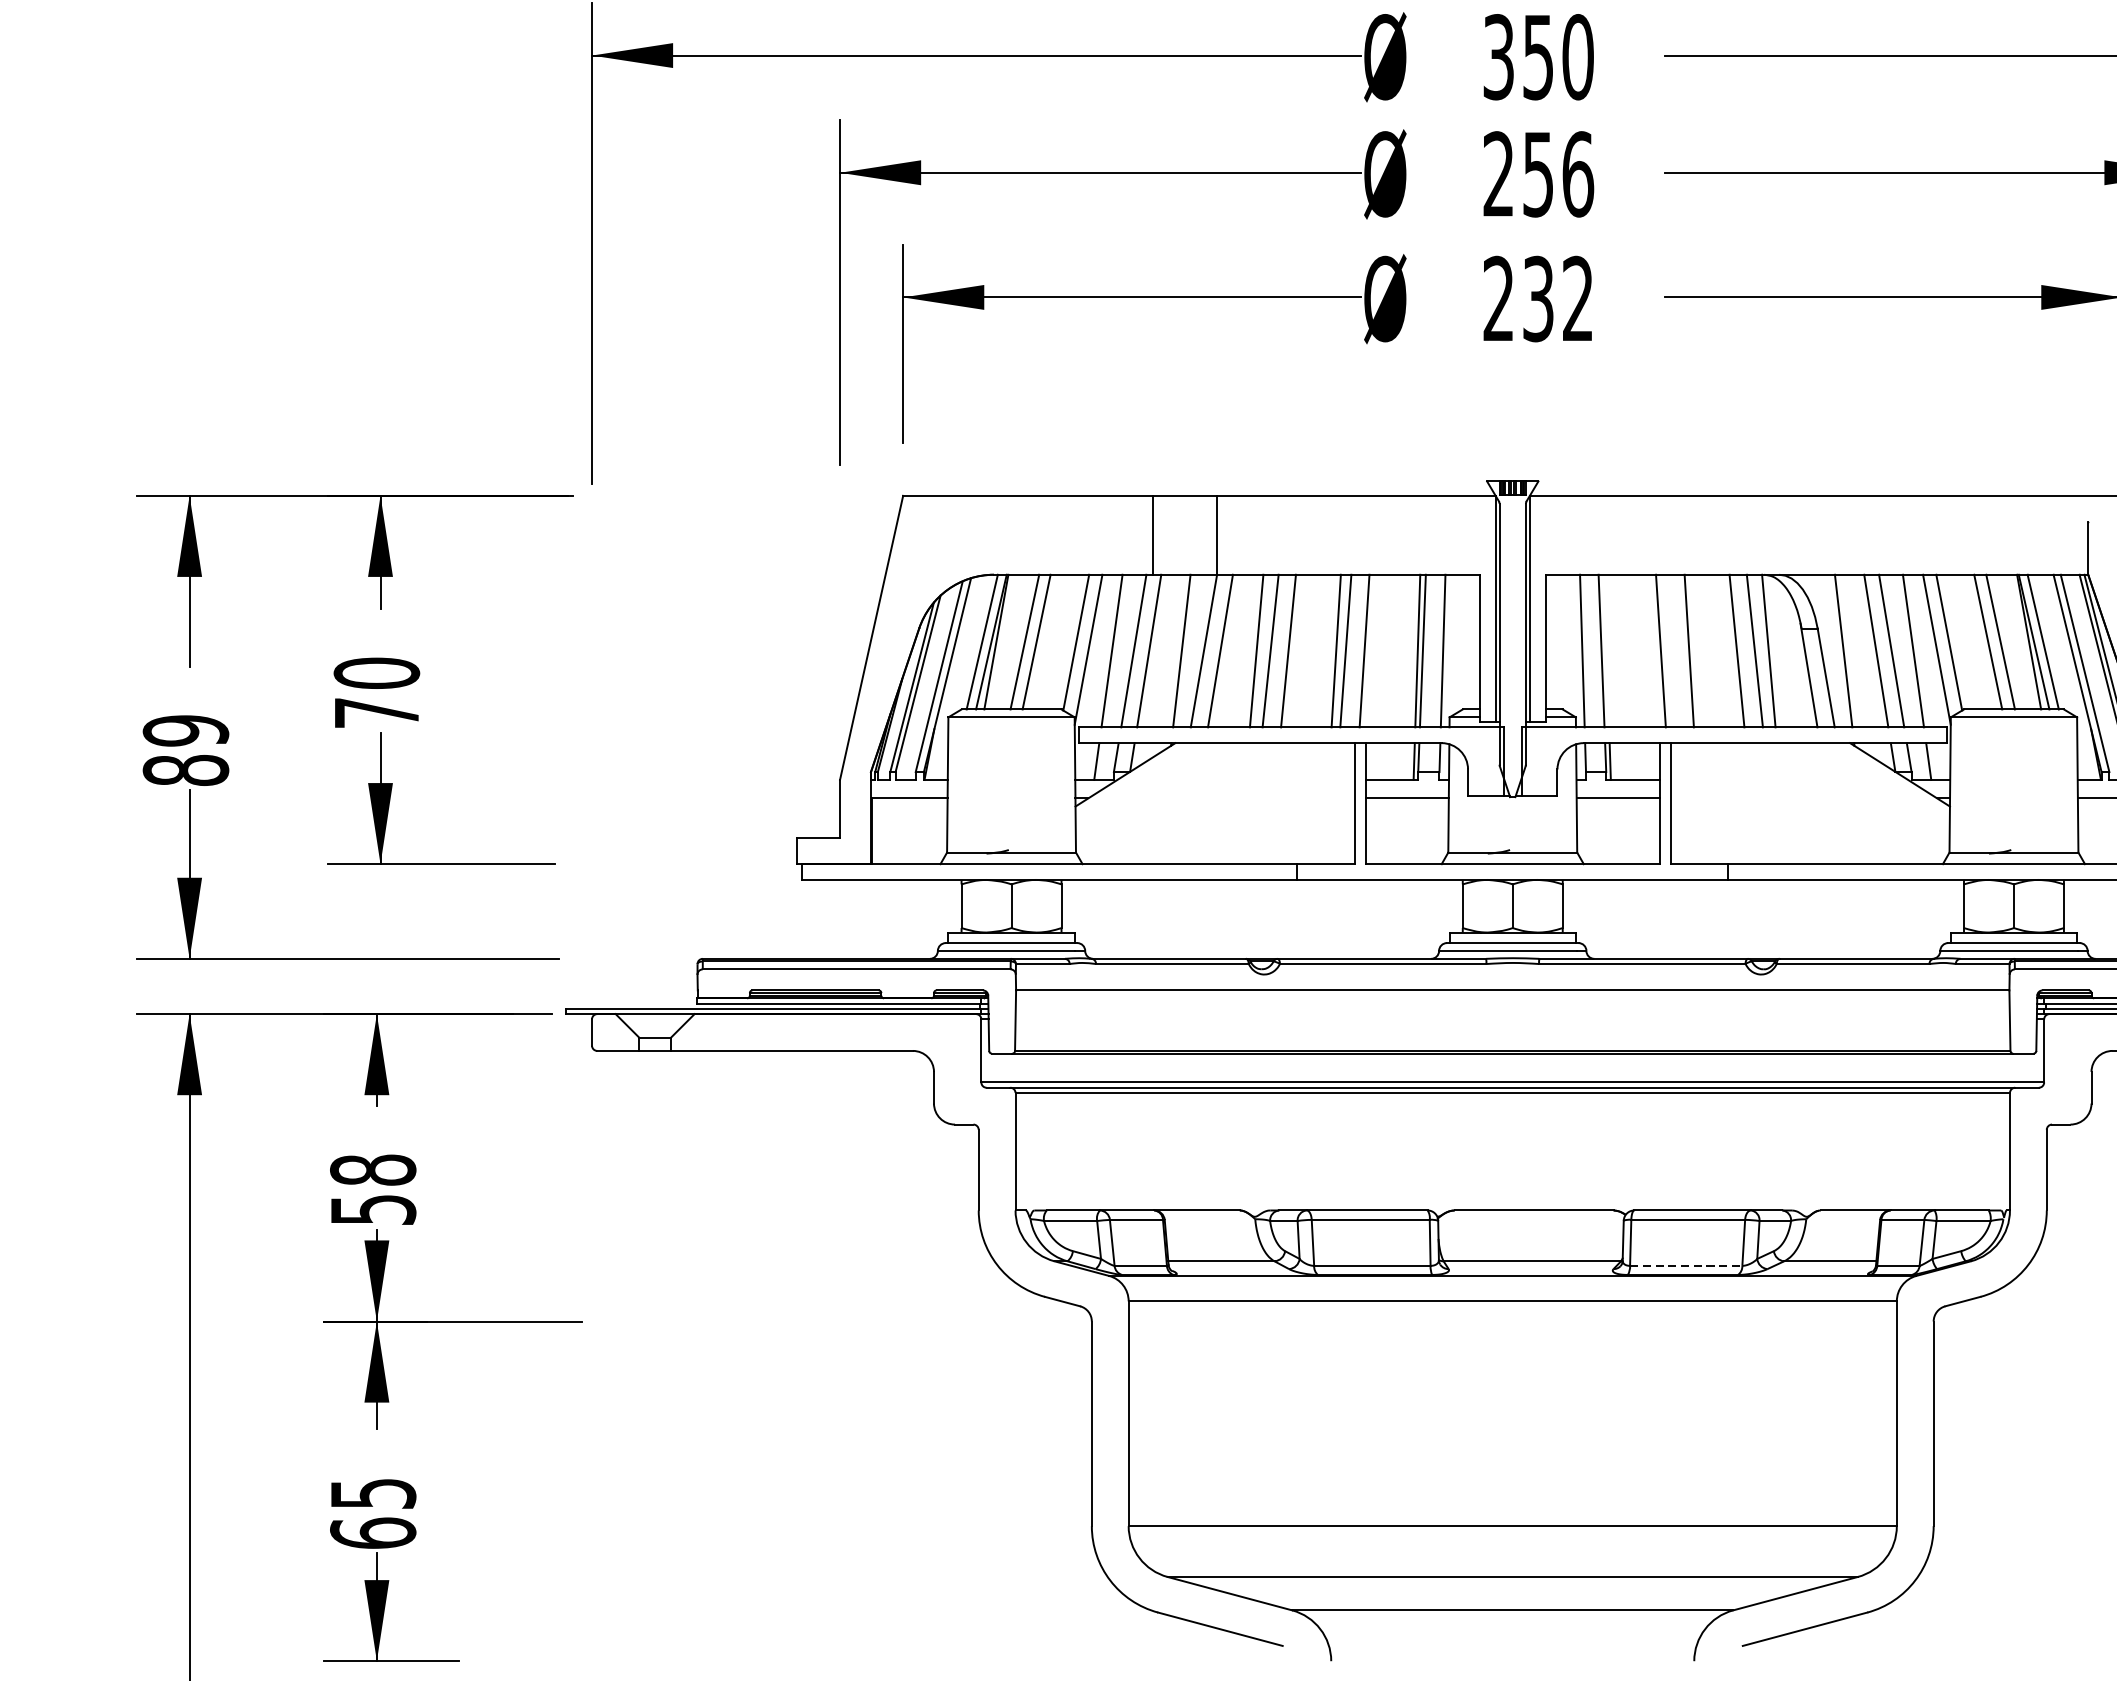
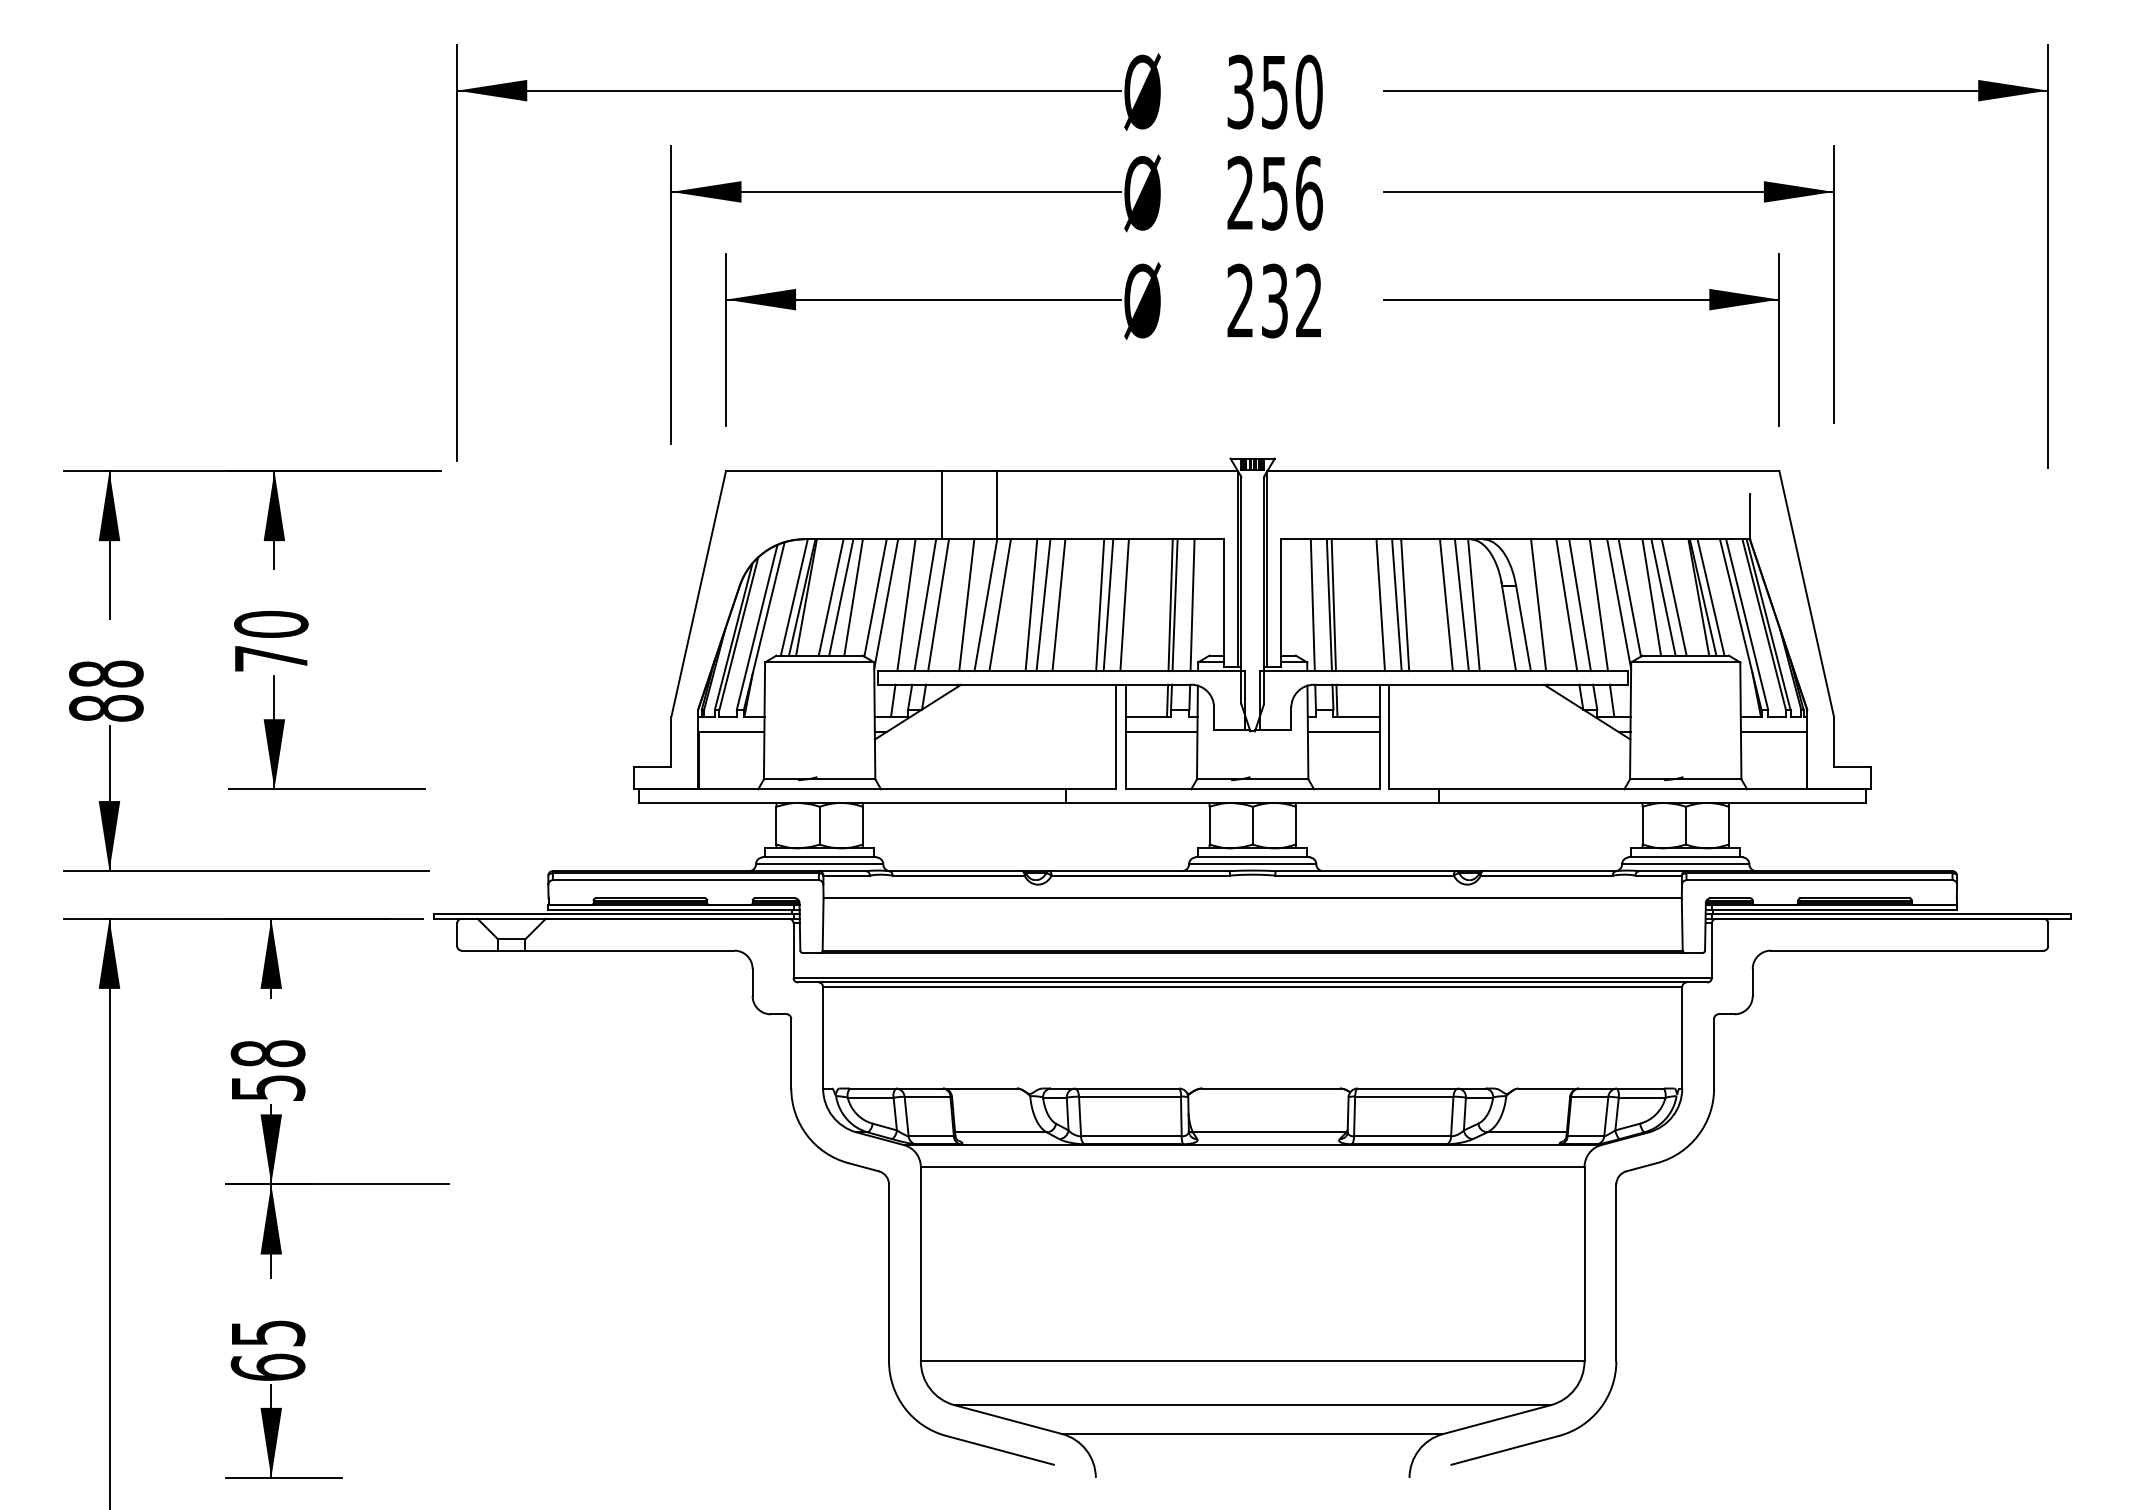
line: (1050, 642) -> (853, 597), added
line: (1974, 642) -> (1651, 597), added
line: (1606, 651) -> (1333, 605), added
line: (1679, 651) -> (1396, 605), added
text: (186, 730) -> (106, 673), 89 -> 88
line: (1686, 1266) -> (1402, 1136), dashed -> solid

